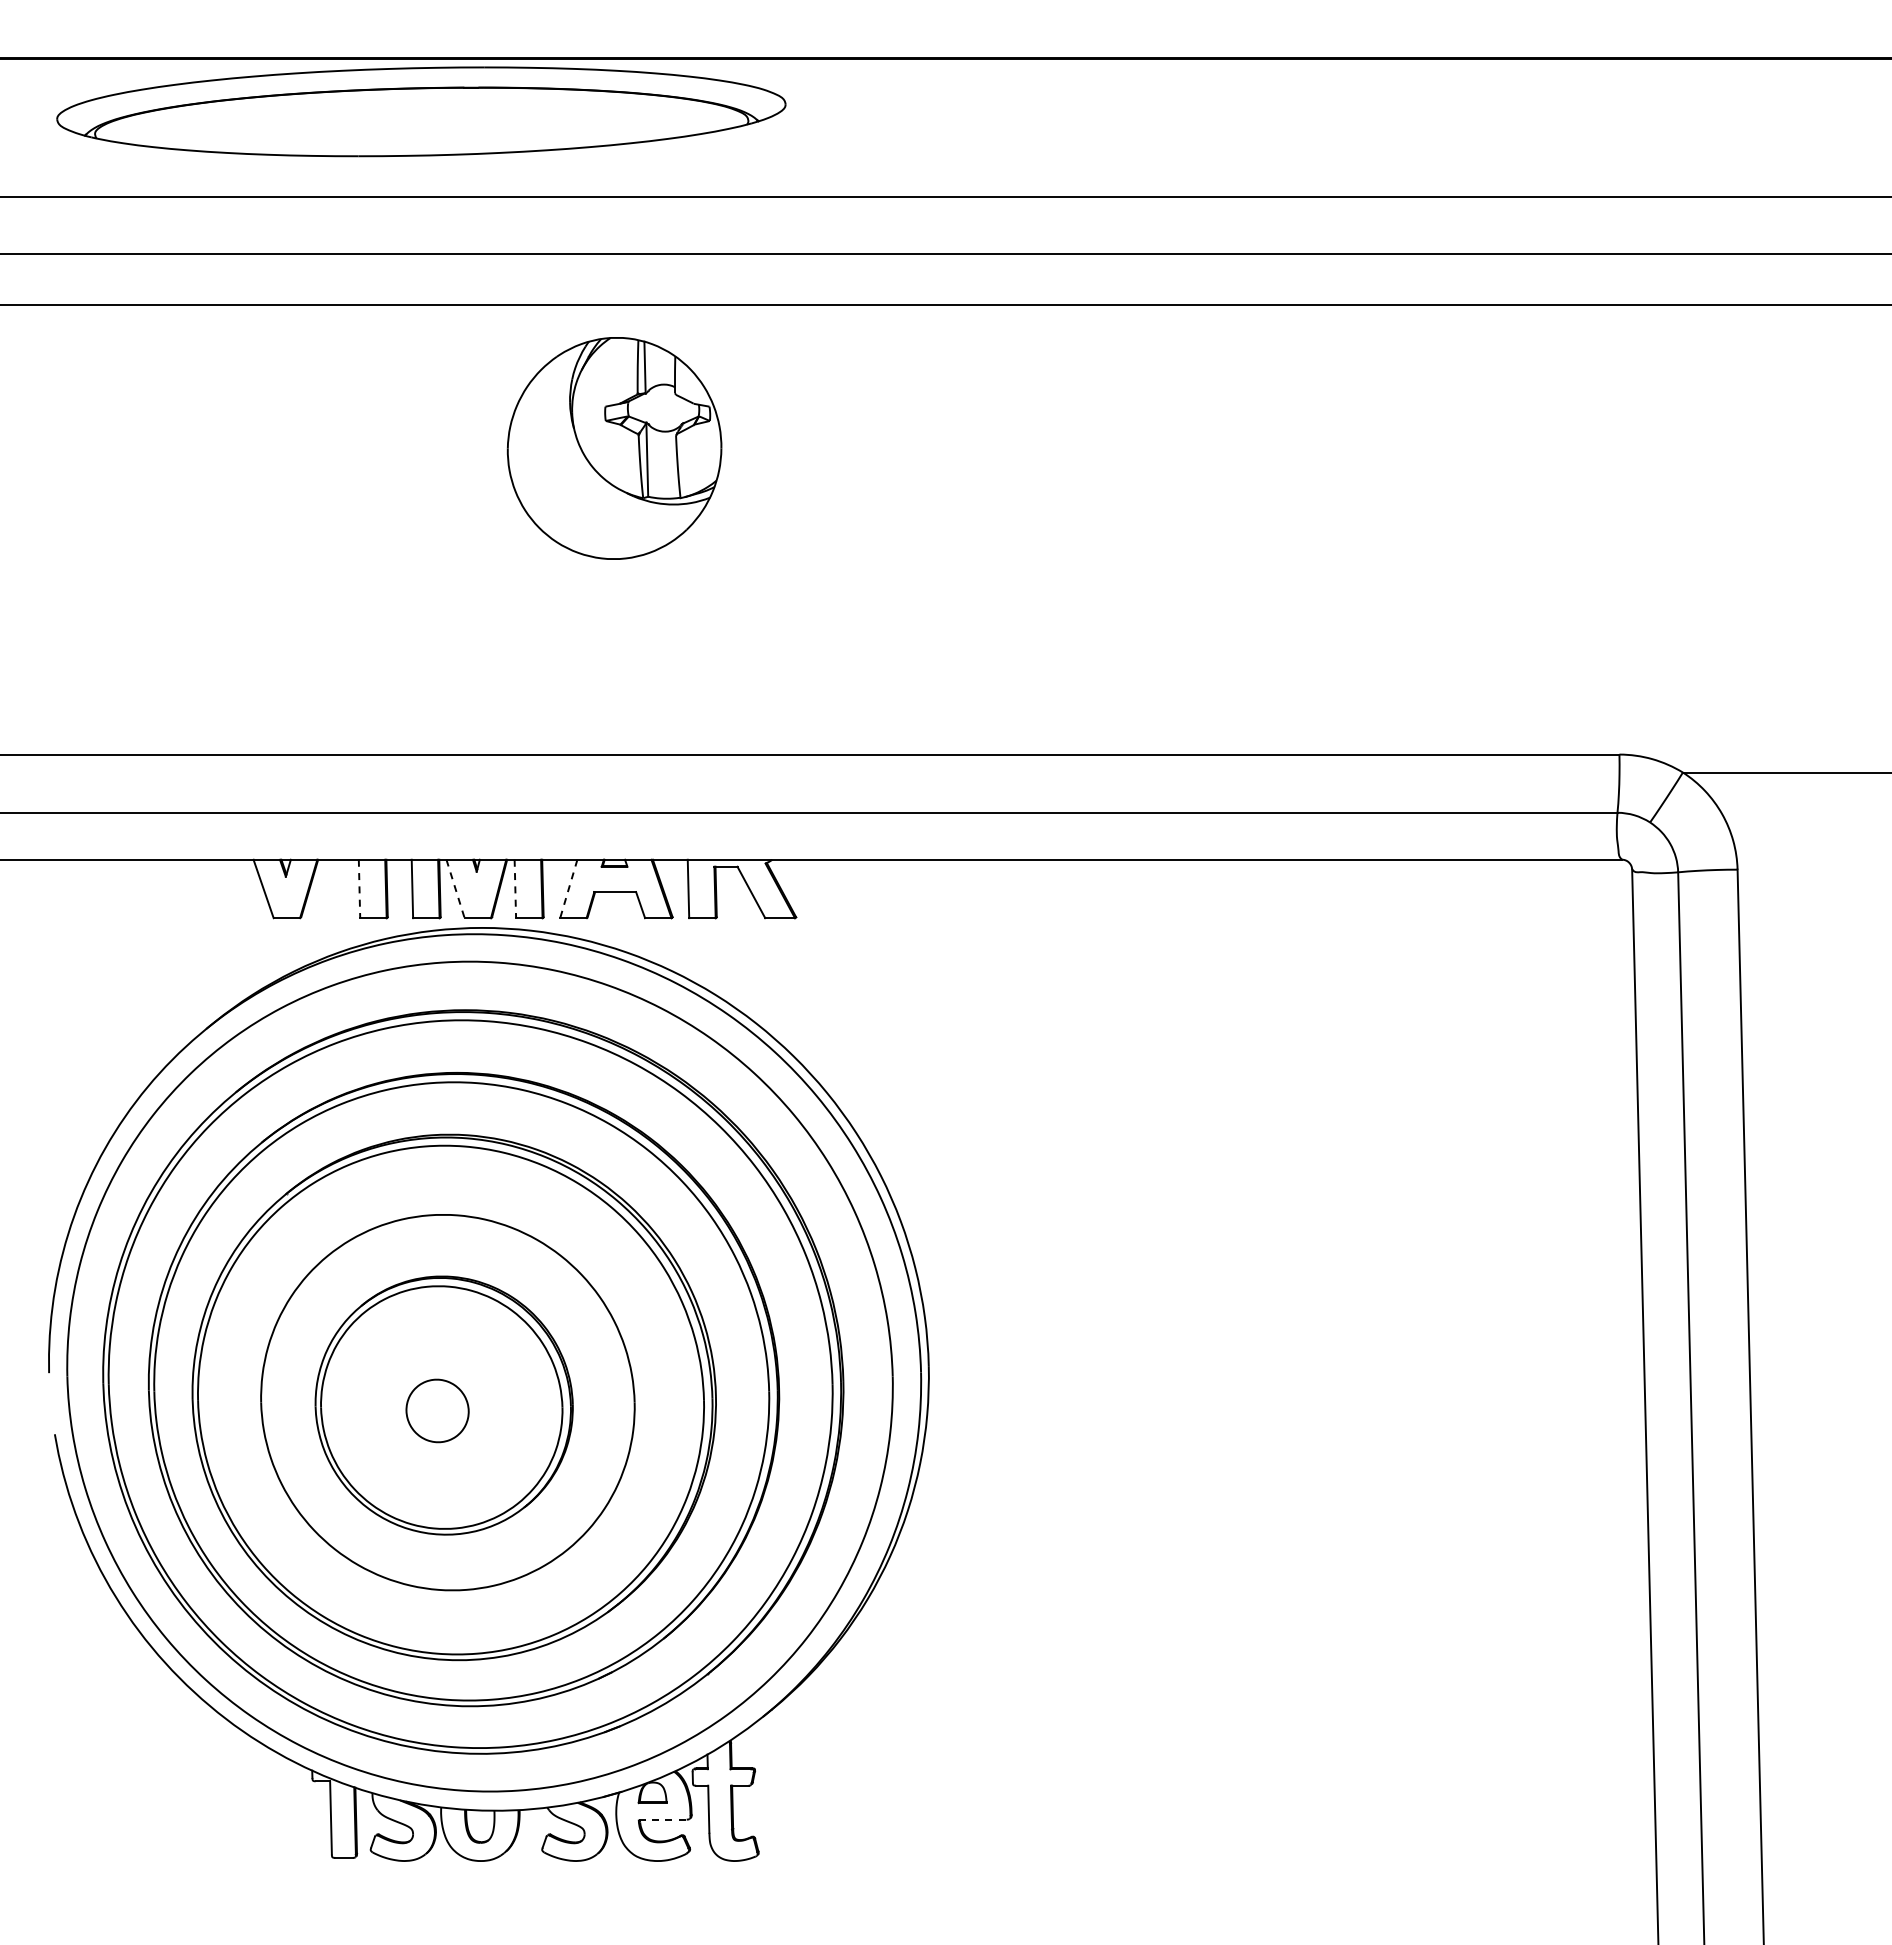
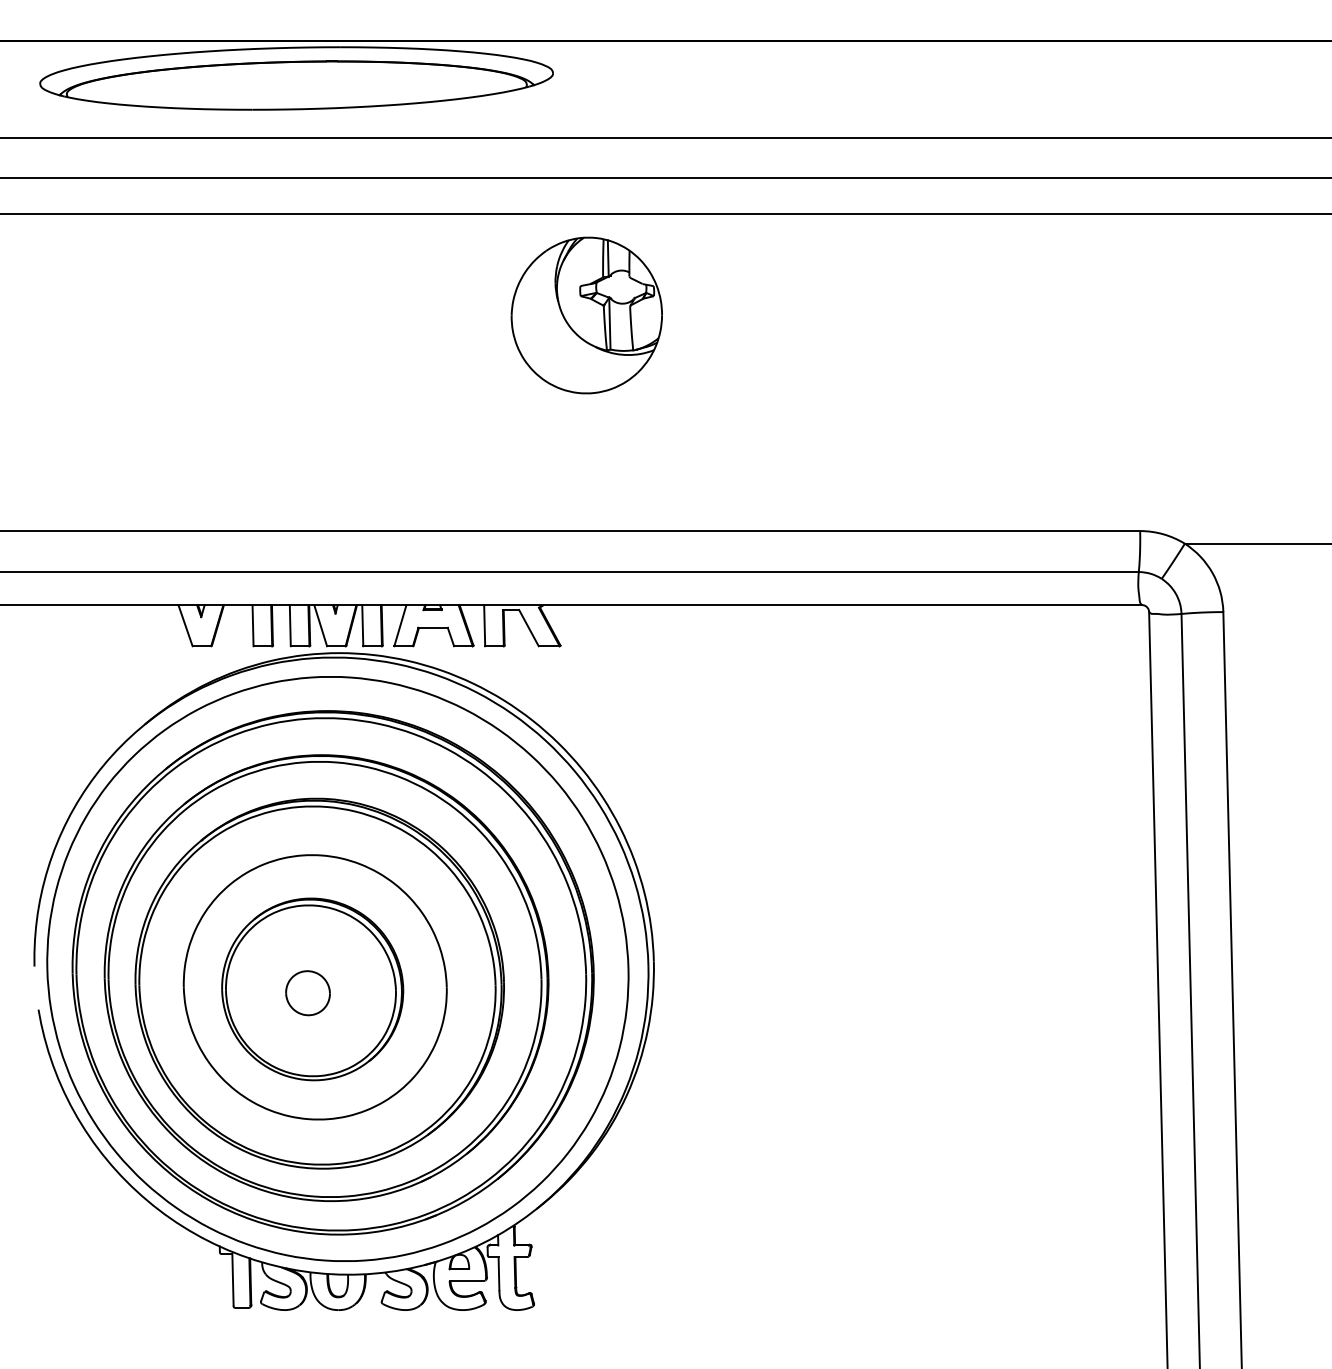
part: (614, 448) -> (586, 315), moved
line: (455, 888) -> (320, 625), dashed -> solid
line: (359, 889) -> (253, 626), dashed -> solid
line: (515, 889) -> (362, 626), dashed -> solid
line: (568, 889) -> (400, 626), dashed -> solid
line: (662, 1819) -> (466, 1280), dashed -> solid

